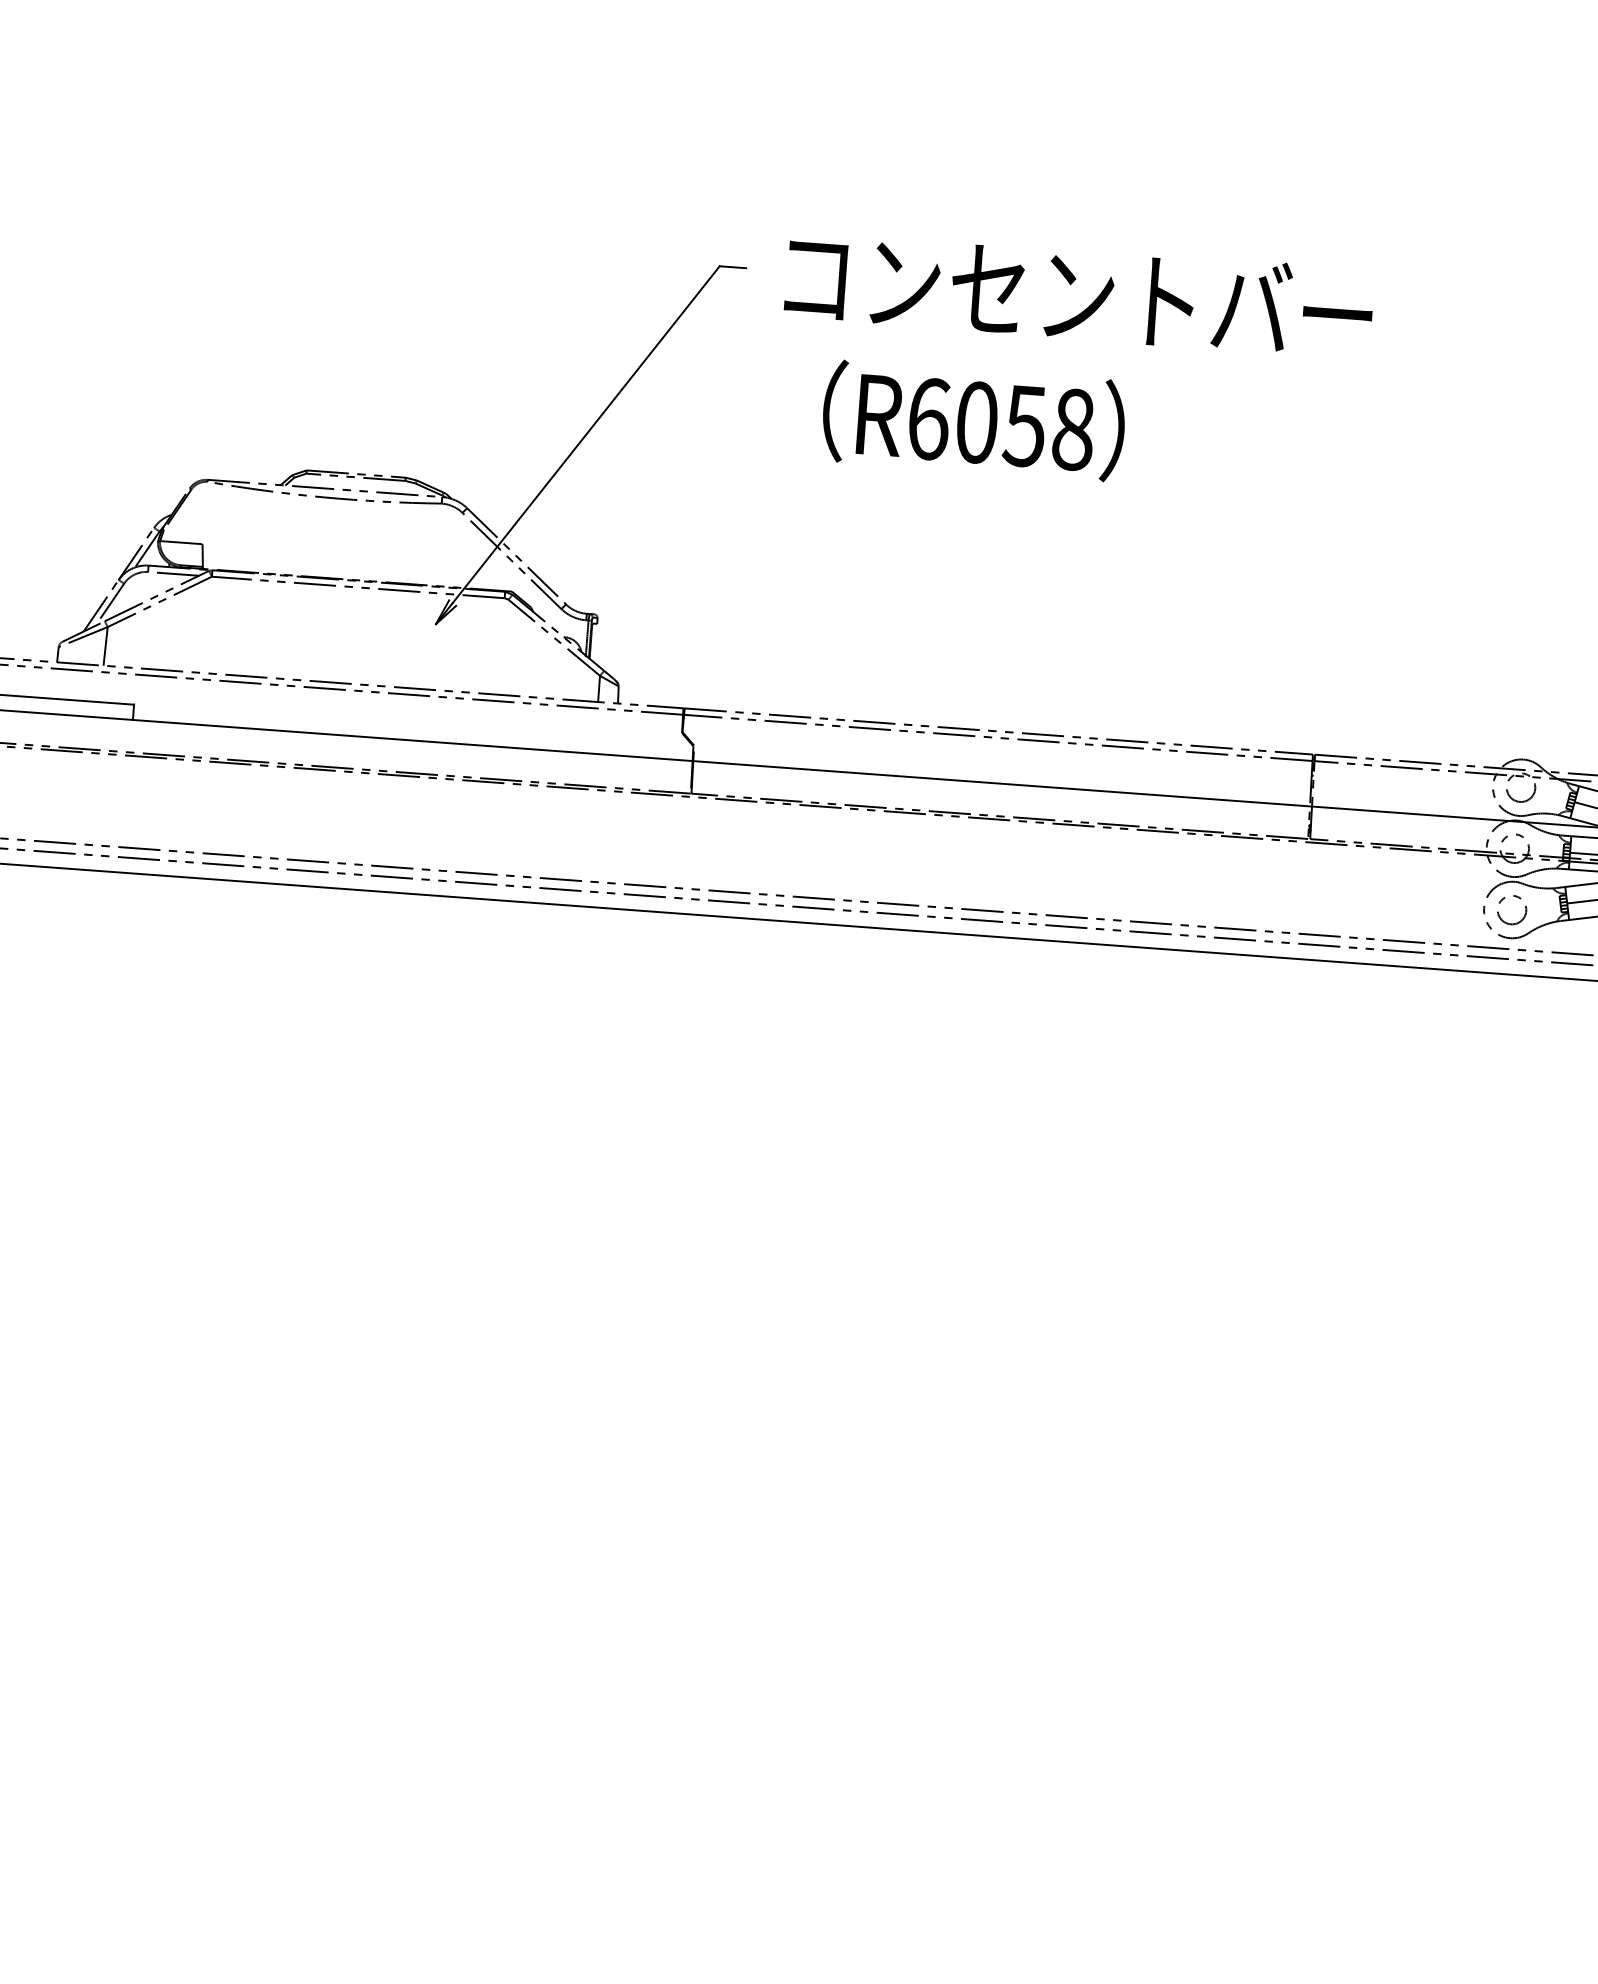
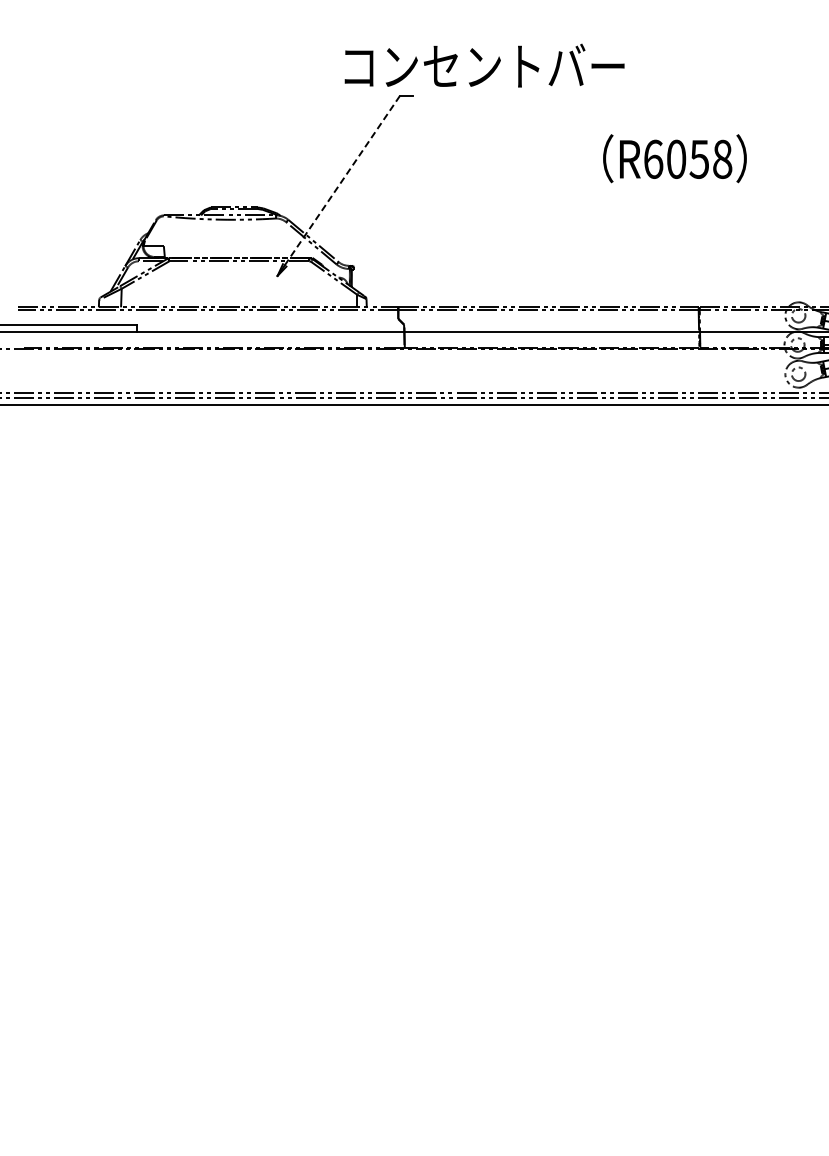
text: (1079, 293) -> (484, 65), moved
text: (972, 420) -> (674, 158), moved
line: (586, 434) -> (342, 180), solid -> dashed

